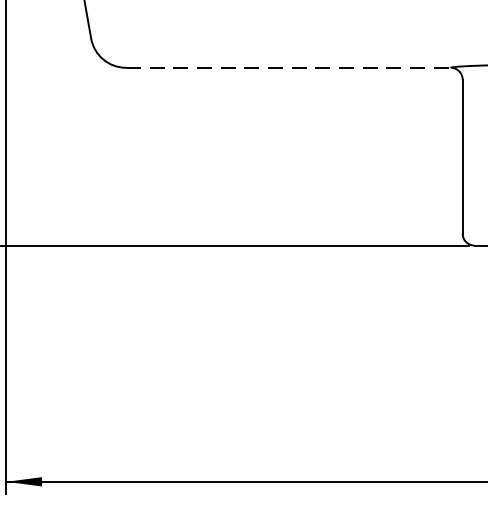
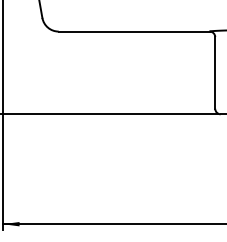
line: (289, 67) -> (134, 31), dashed -> solid

